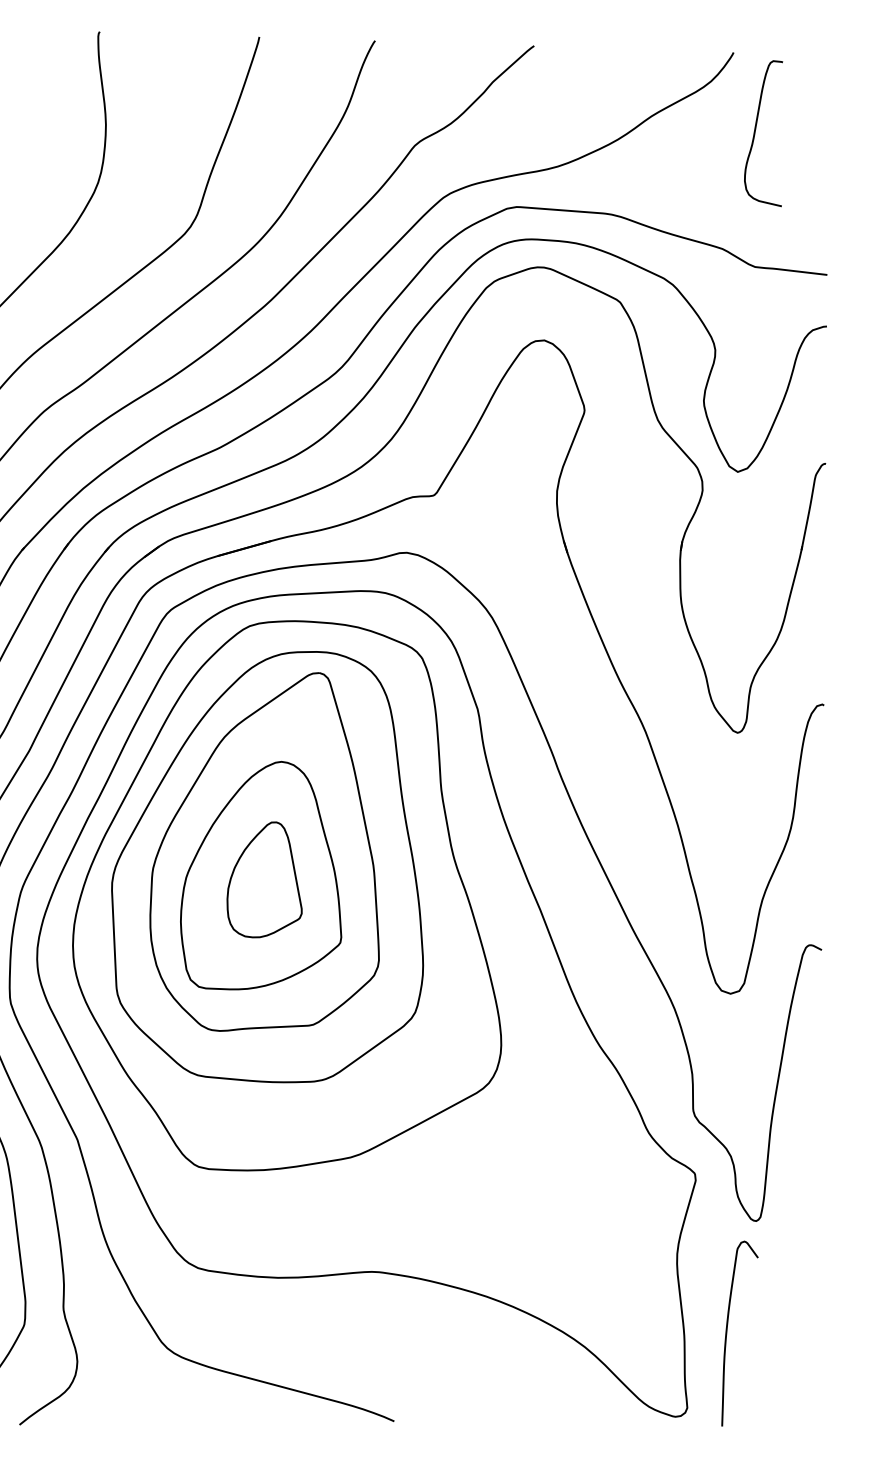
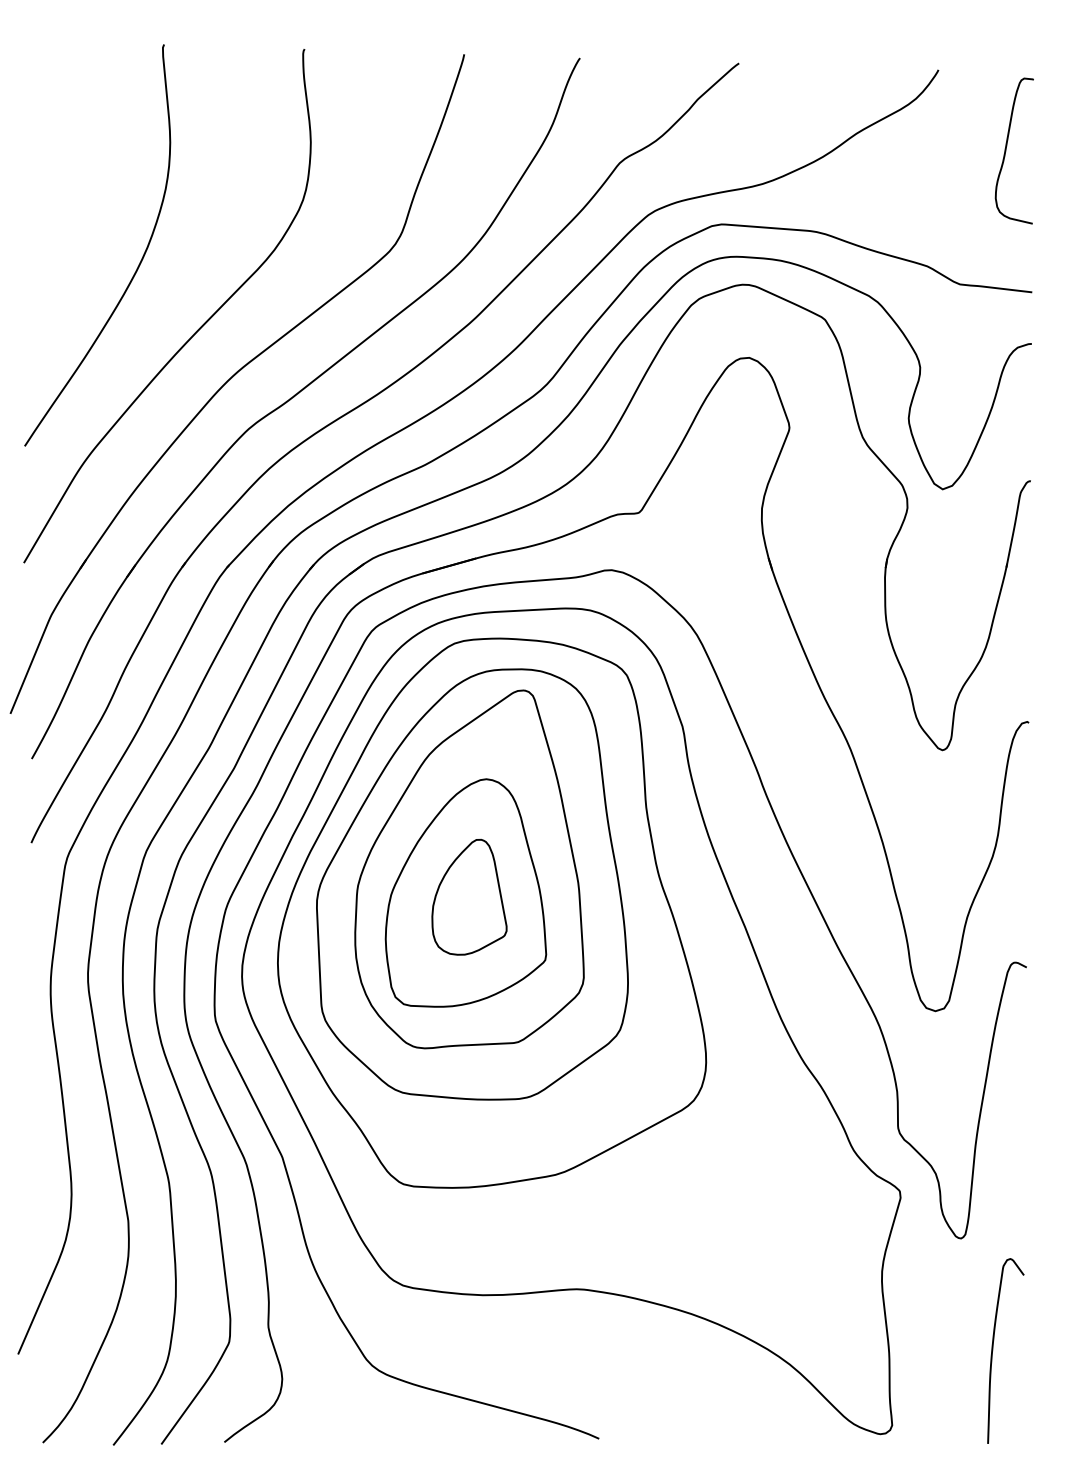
curve: (755, 133) -> (1006, 150), moved
curve: (727, 1333) -> (993, 1350), moved

